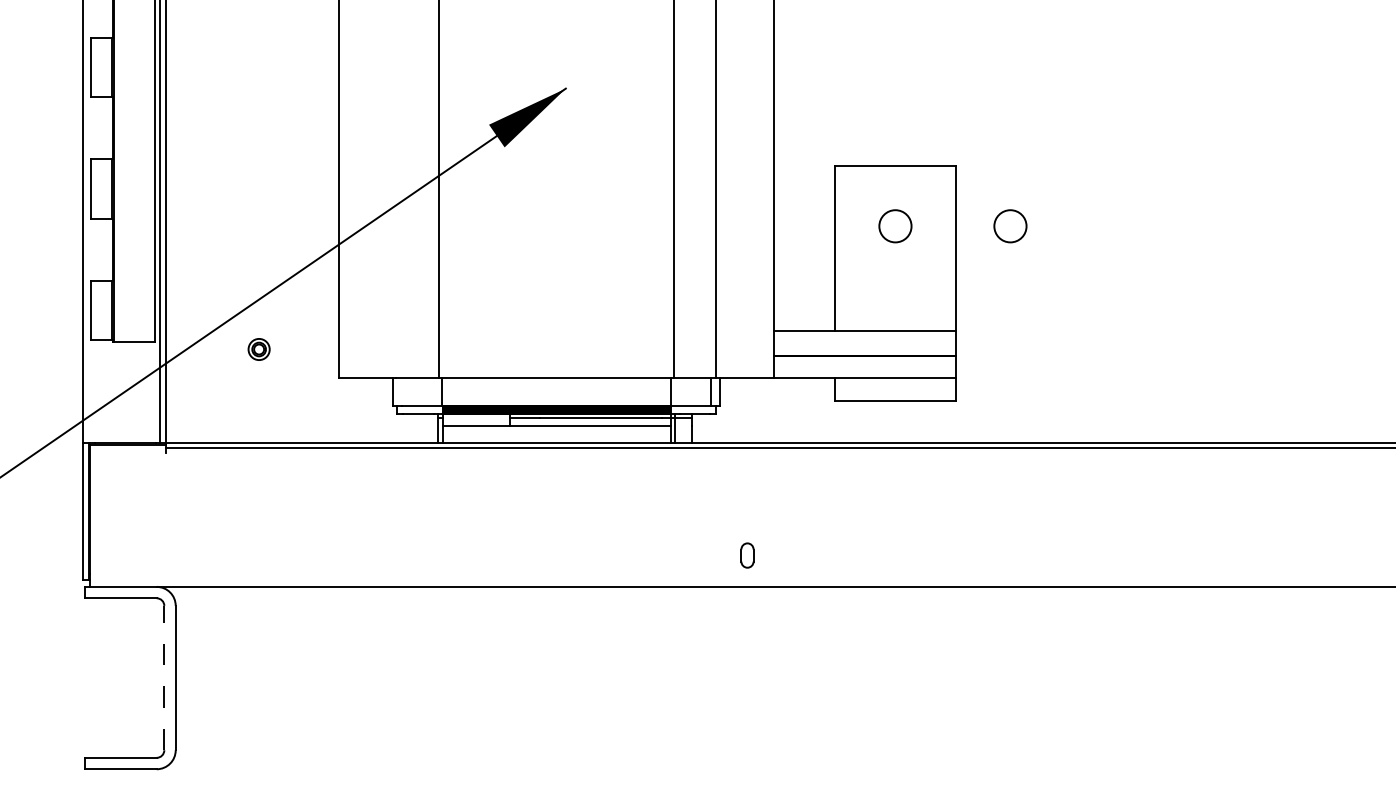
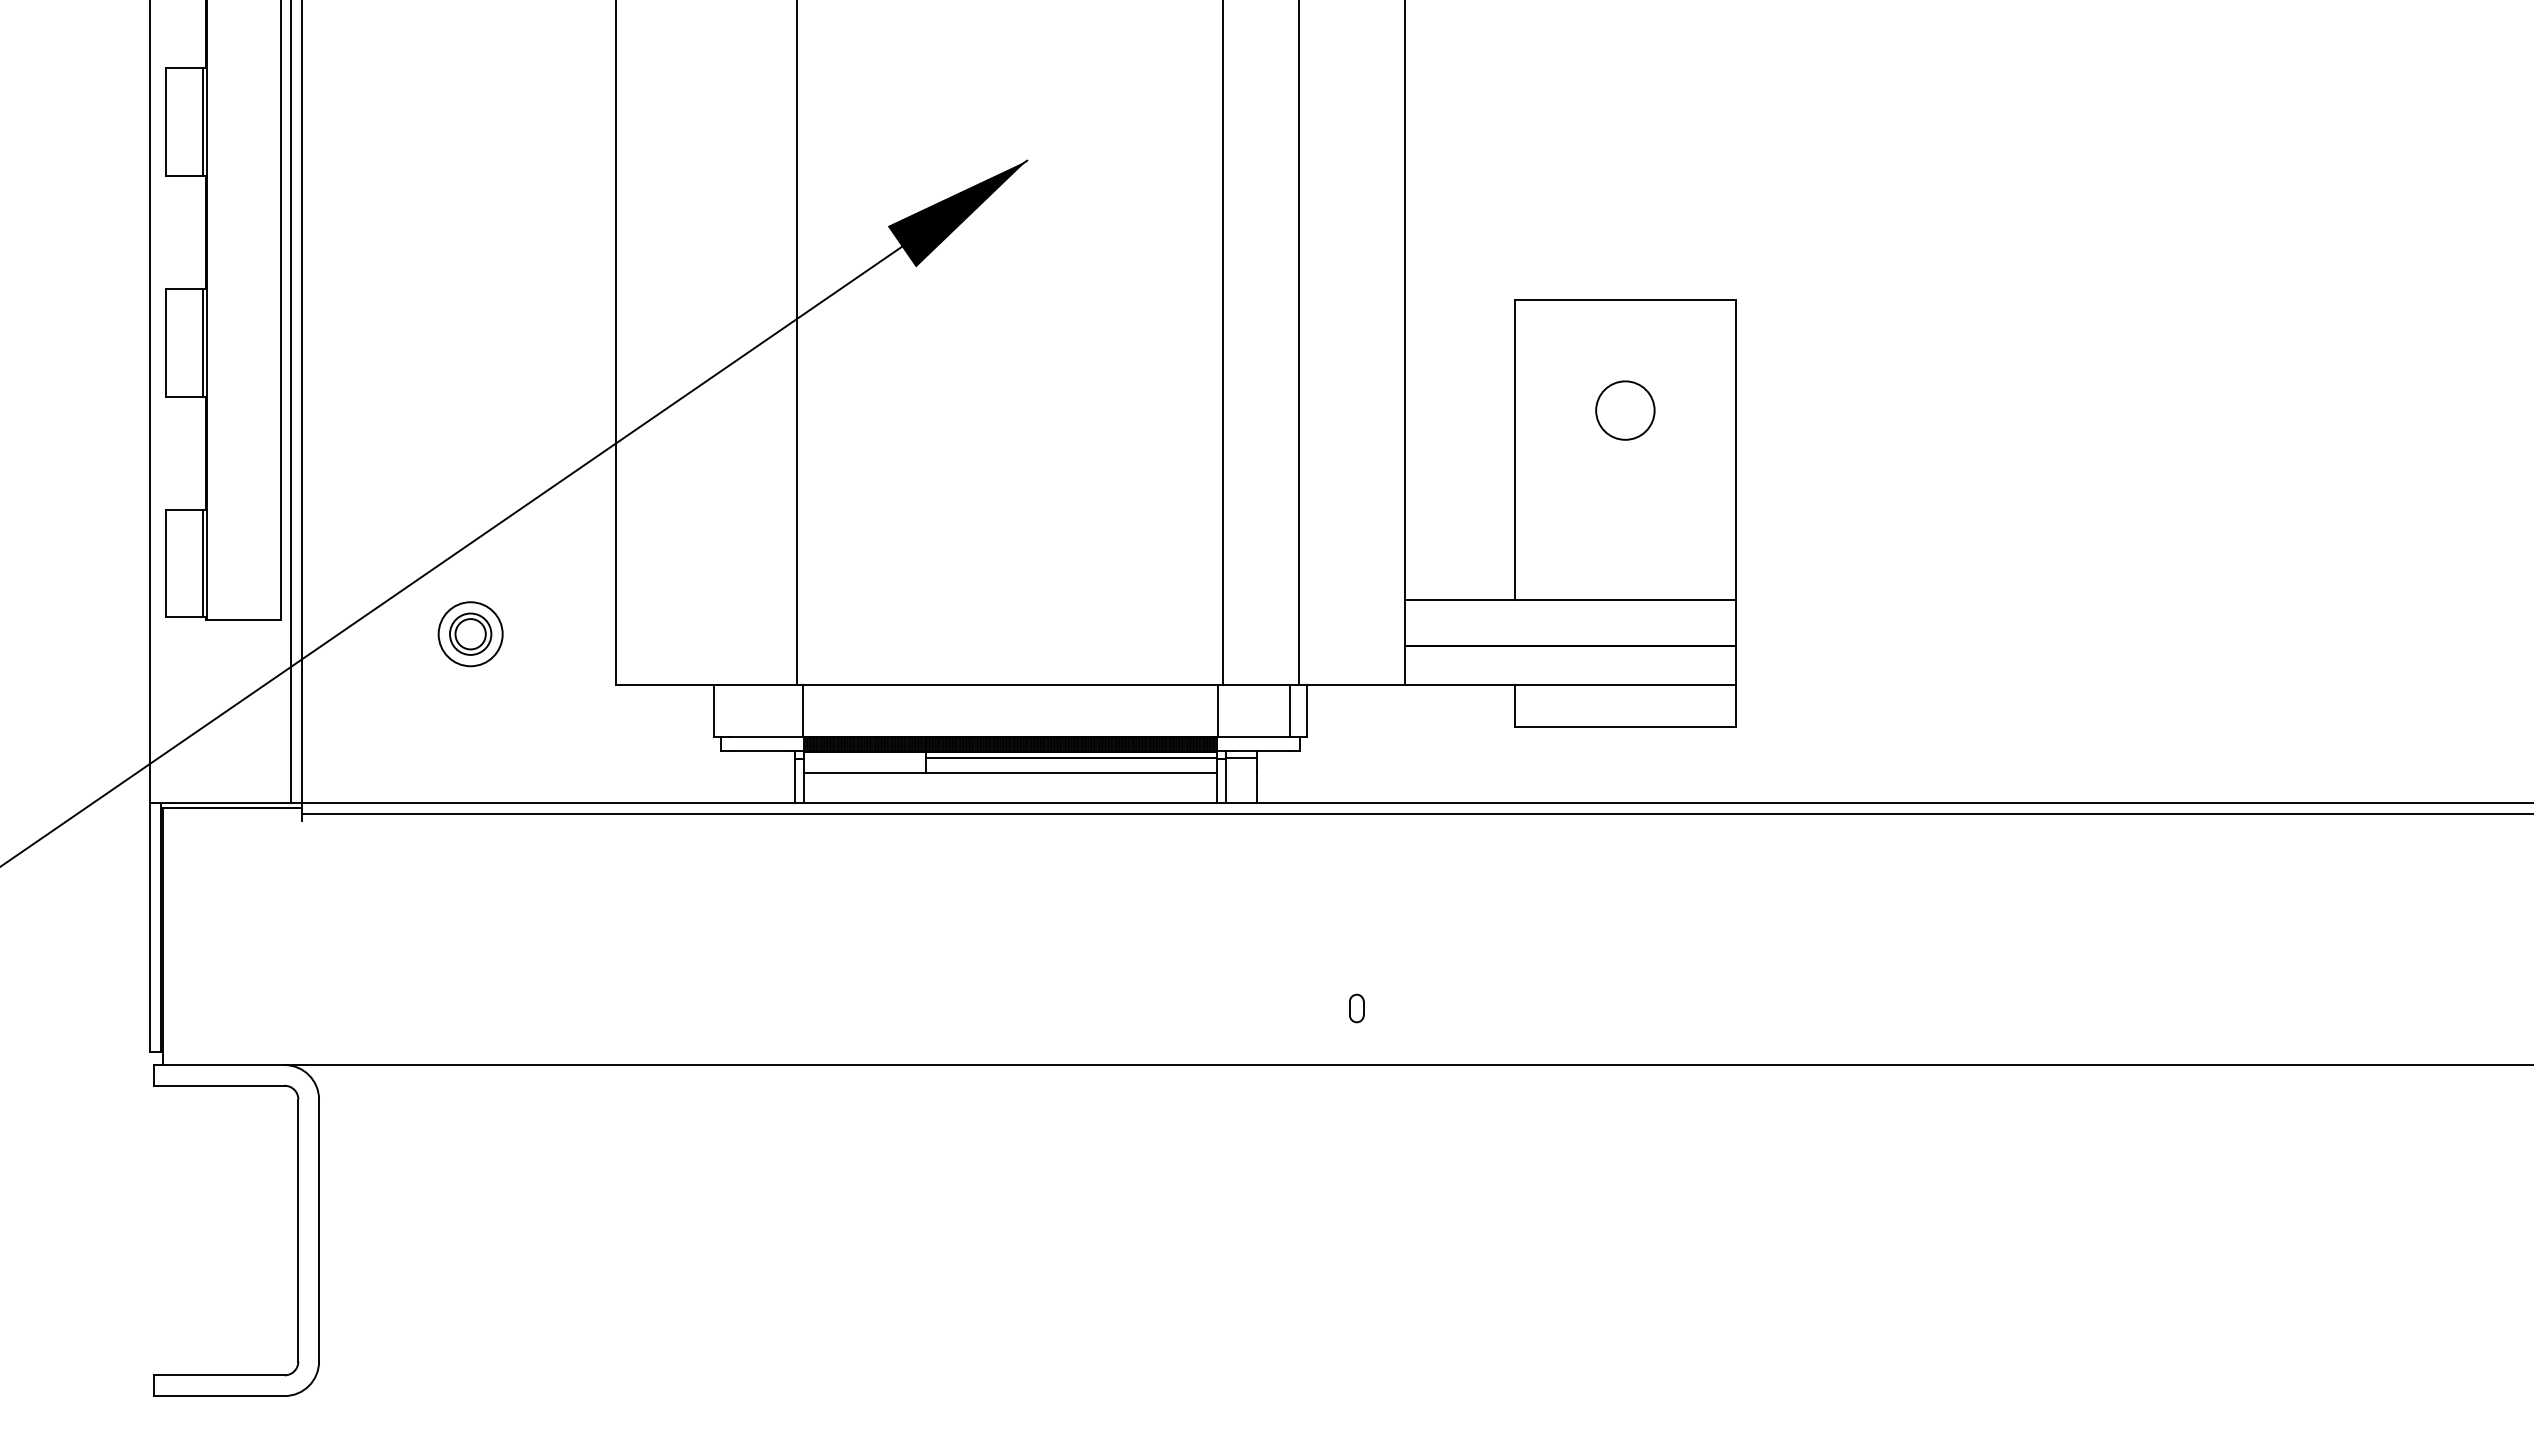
circle: (1010, 226) -> (1834, 410), removed
part: (258, 349) -> (469, 634), size x1.67
part: (747, 555) -> (1356, 1008), size x0.62
line: (164, 677) -> (298, 1229), dashed -> solid

